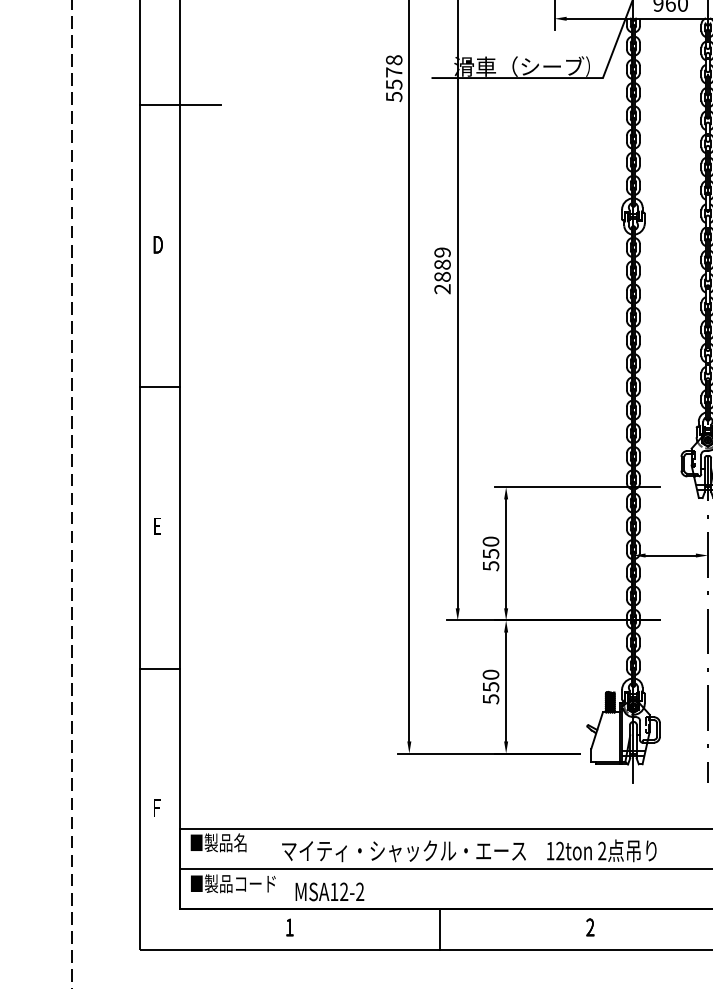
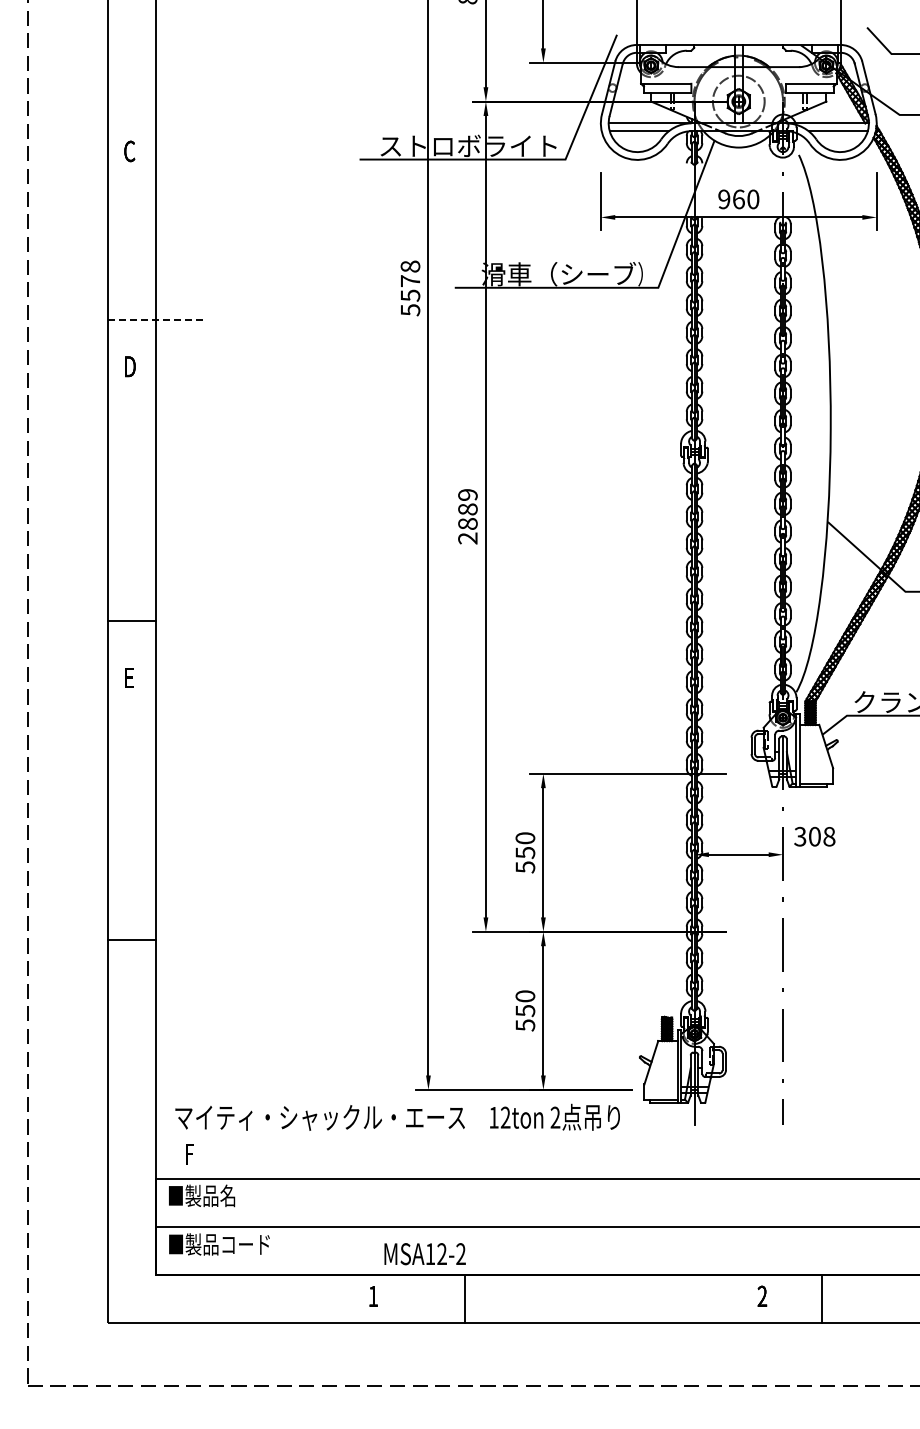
line: (180, 105) -> (156, 320), solid -> dashed
text: (158, 244) -> (130, 366), moved
line: (160, 386) -> (132, 620), moved
text: (157, 525) -> (129, 677), moved
line: (160, 668) -> (132, 939), moved
text: (156, 807) -> (189, 1154), moved
text: (469, 850) -> (397, 1116), moved
text: (329, 892) -> (424, 1254), moved
text: (590, 926) -> (762, 1295), moved
text: (289, 927) -> (373, 1296), moved

